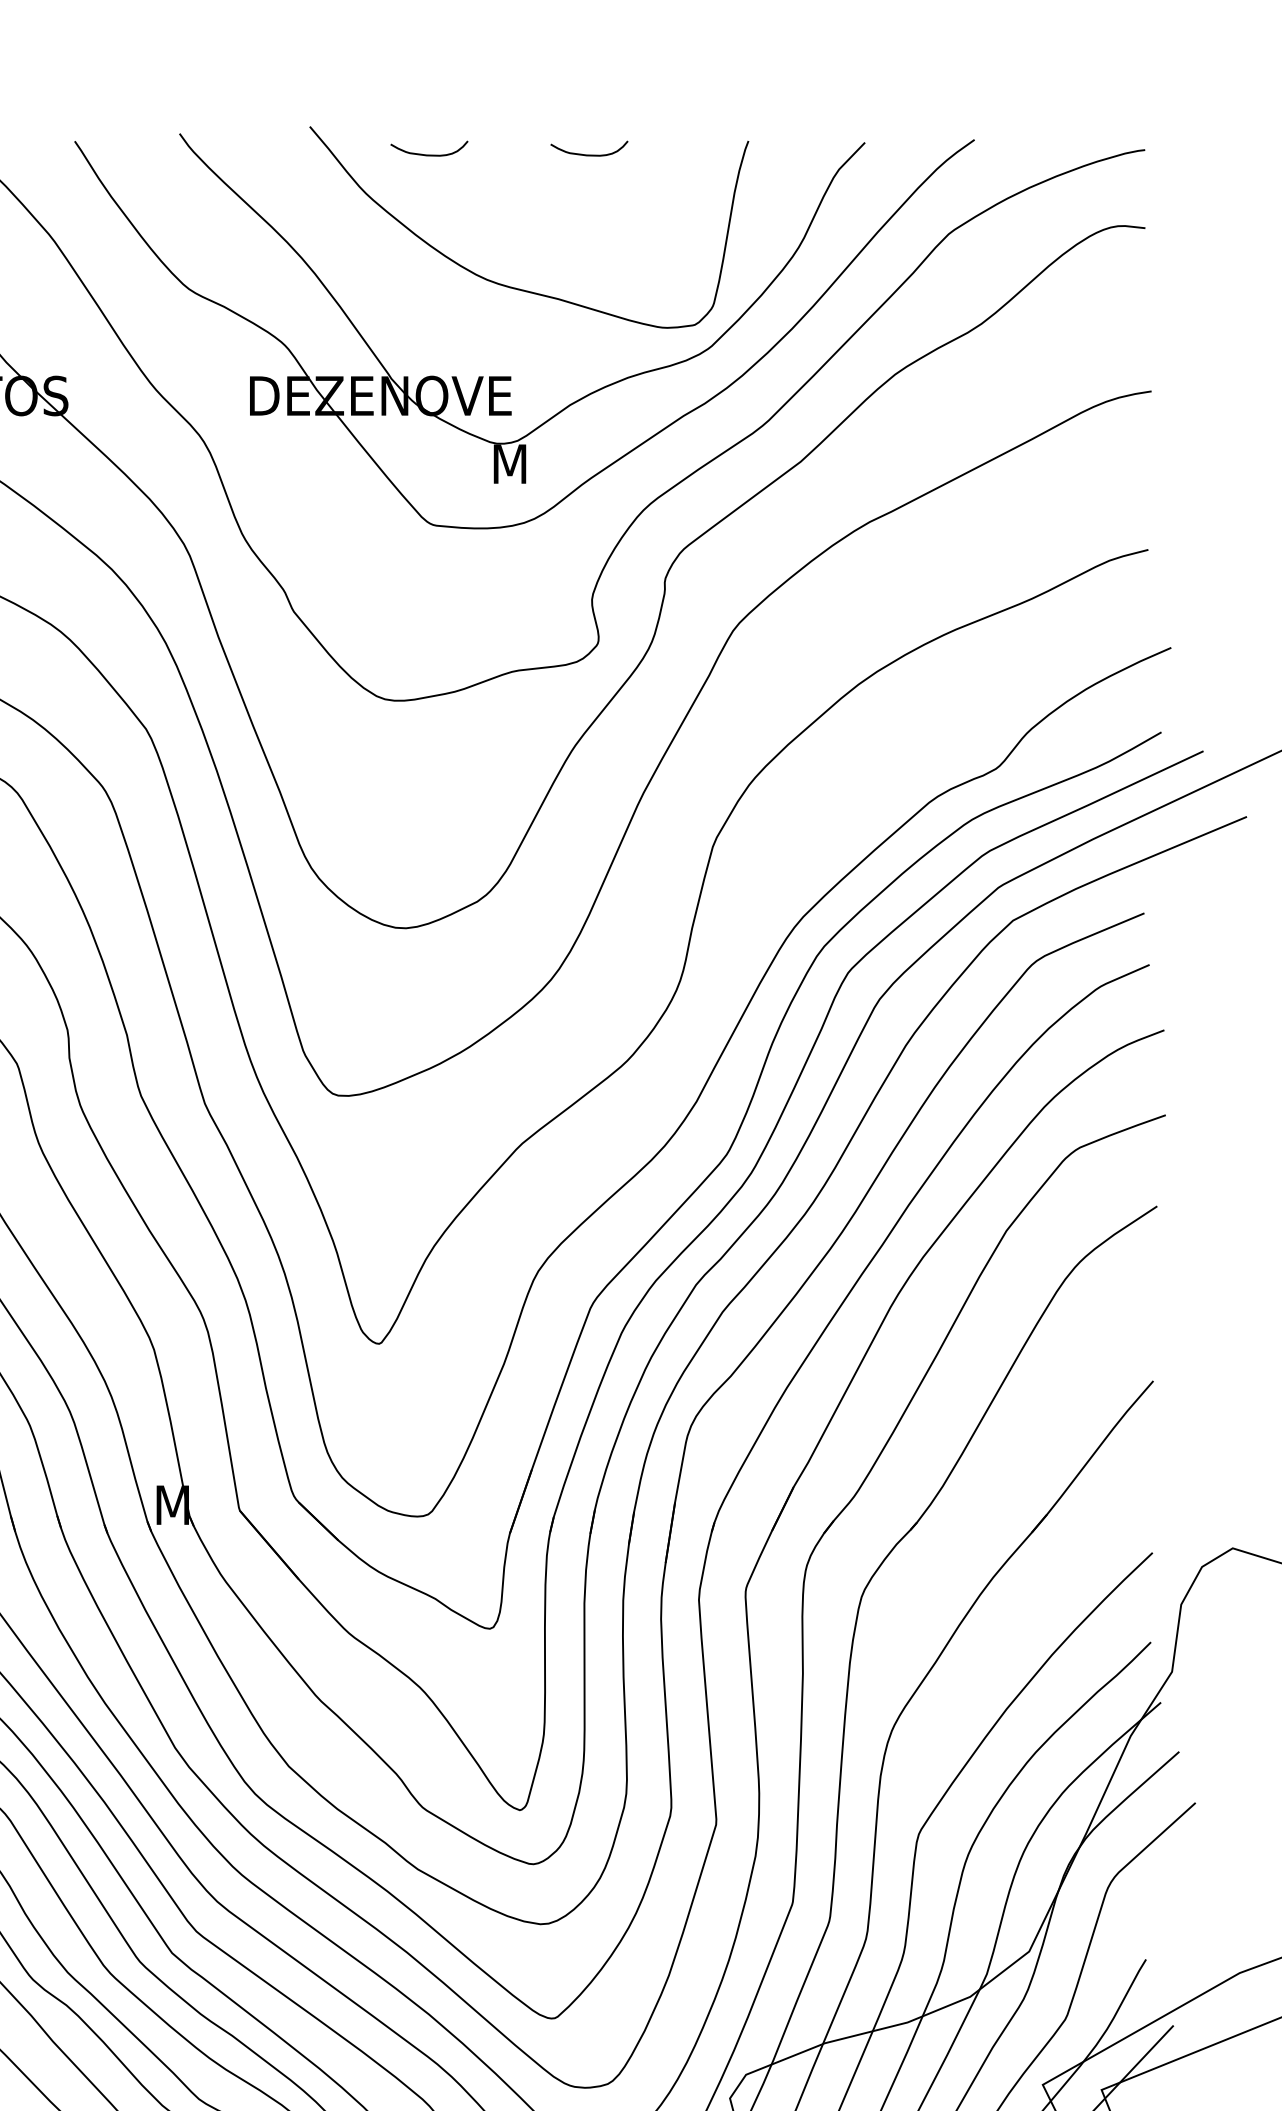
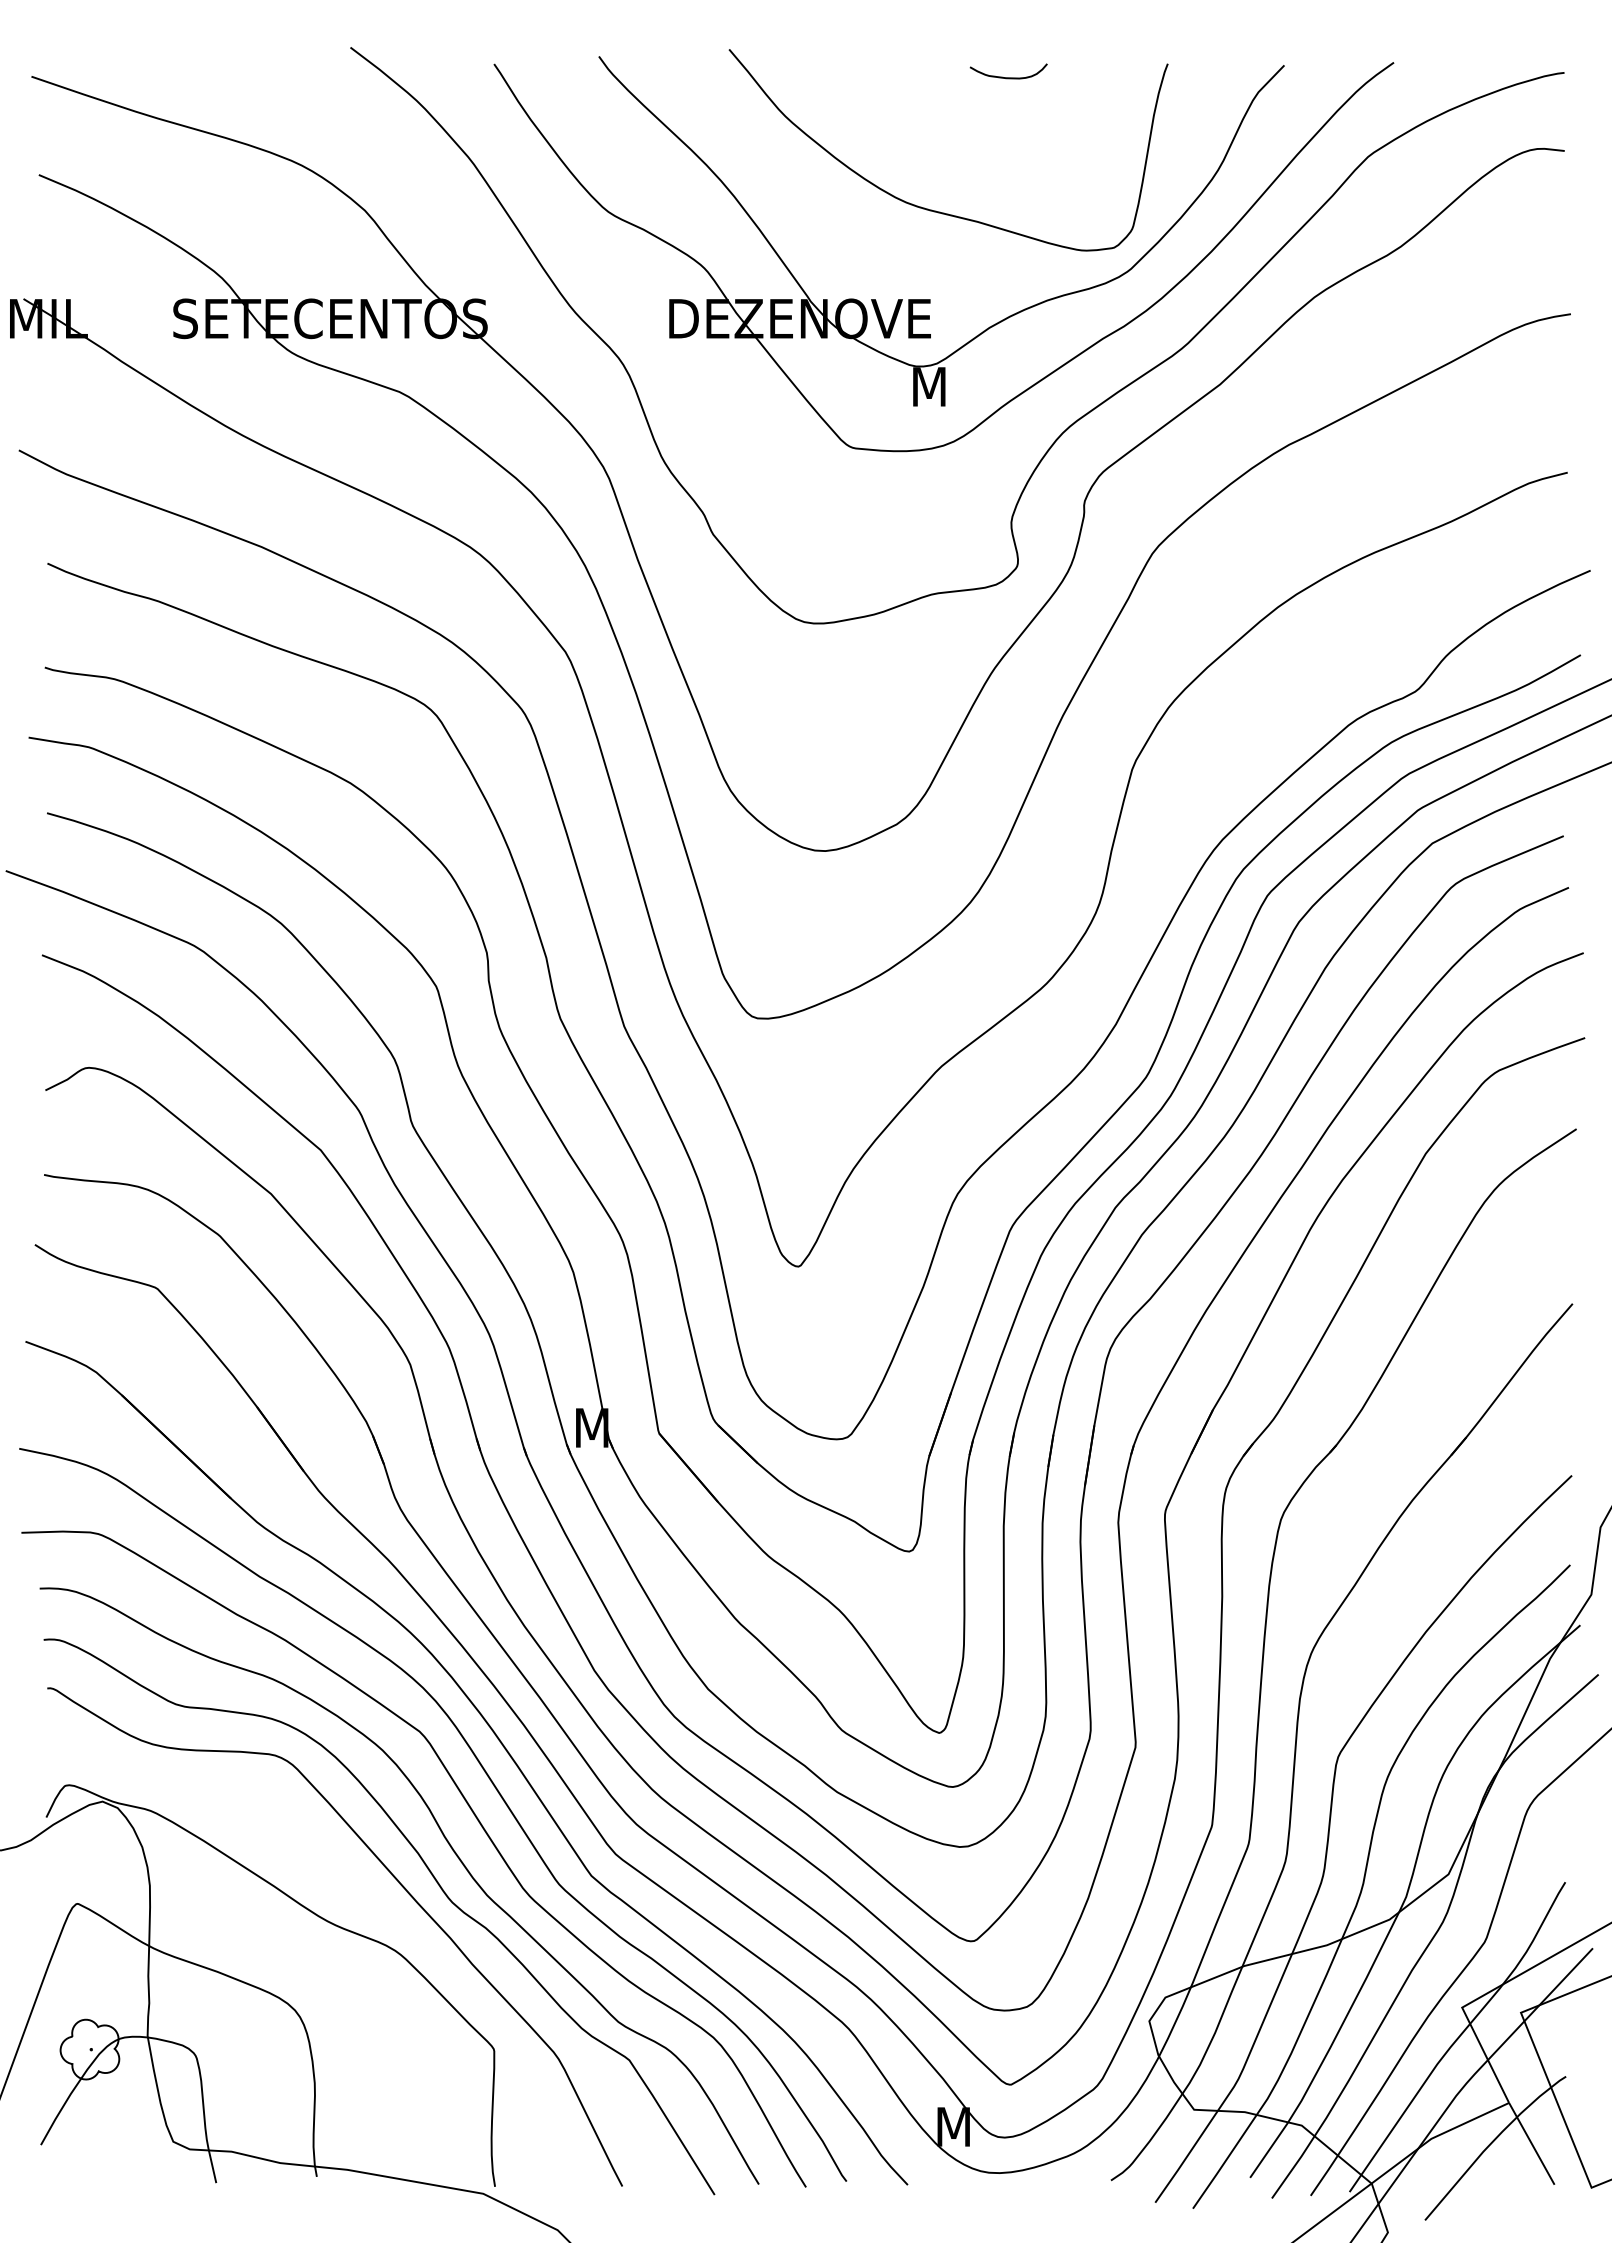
curve: (429, 154) -> (848, 77), removed

